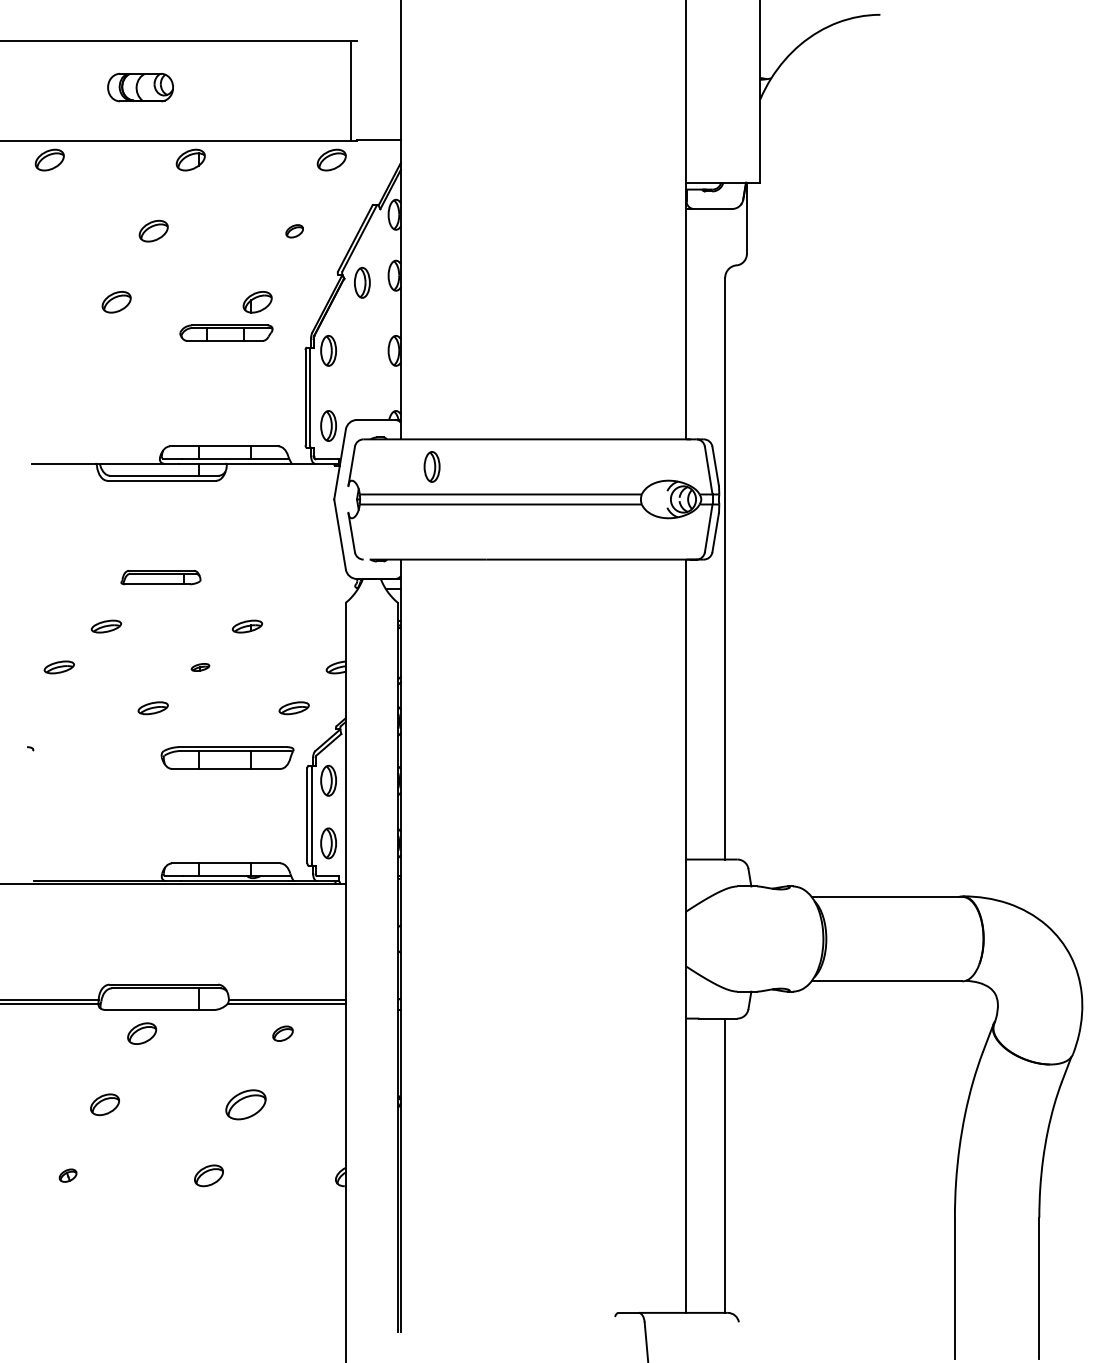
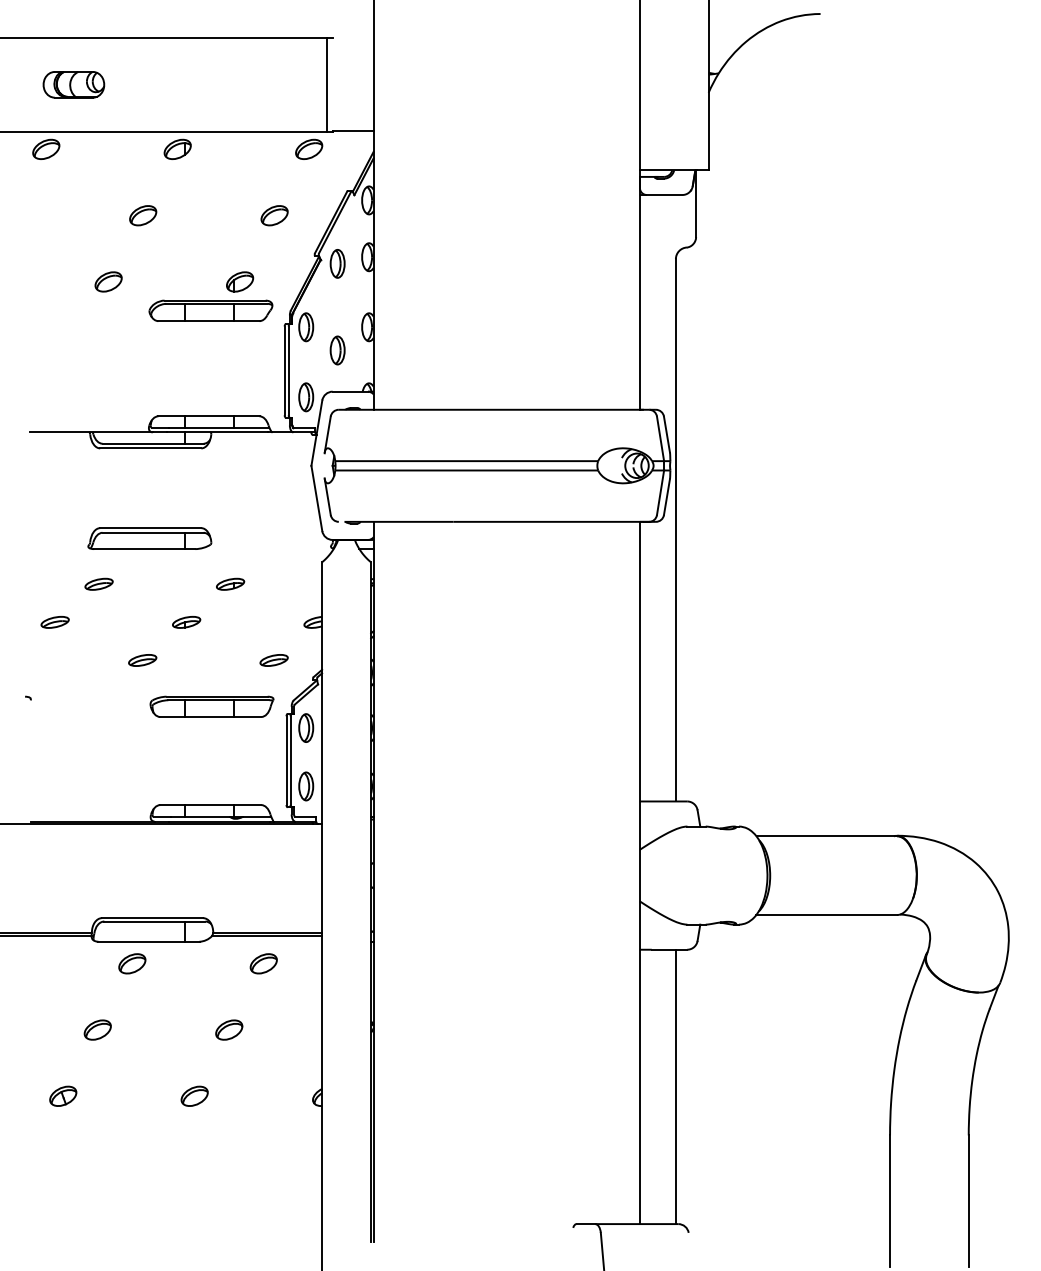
part: (140, 87) -> (73, 84), moved
part: (294, 230) -> (274, 215), size x1.67
part: (225, 332) -> (210, 310), size x1.43
part: (431, 466) -> (337, 350), moved
part: (160, 577) -> (149, 538), size x1.67
part: (200, 667) -> (186, 622), size x1.67
part: (282, 1033) -> (263, 963), size x1.43
part: (246, 1104) -> (229, 1029), size x0.71
part: (68, 1174) -> (63, 1095), size x1.67

